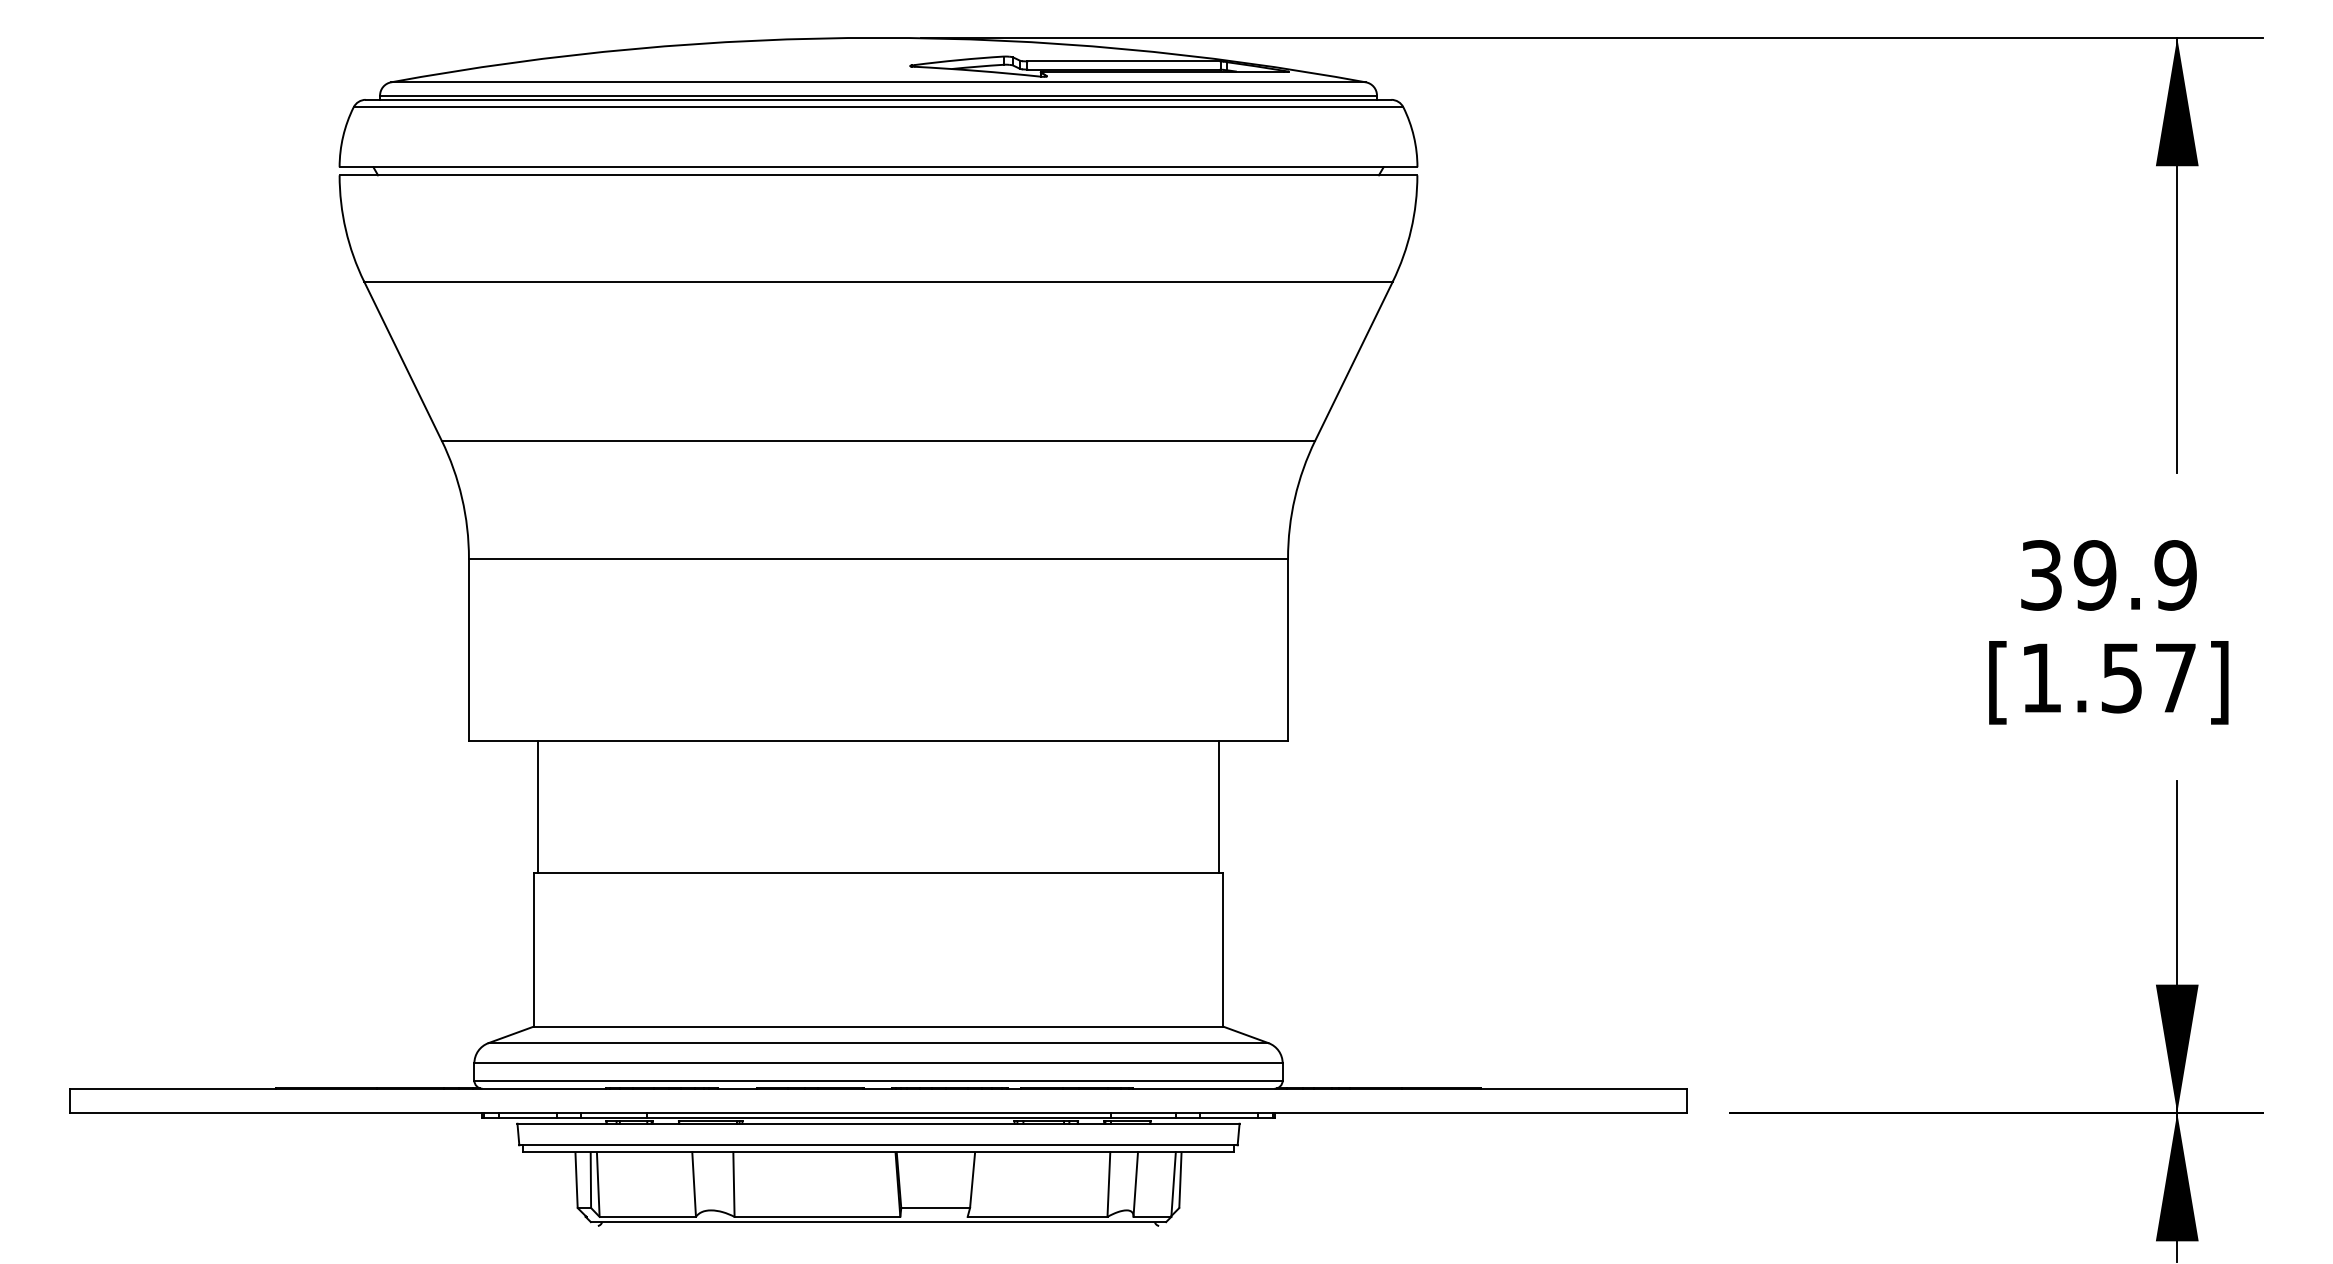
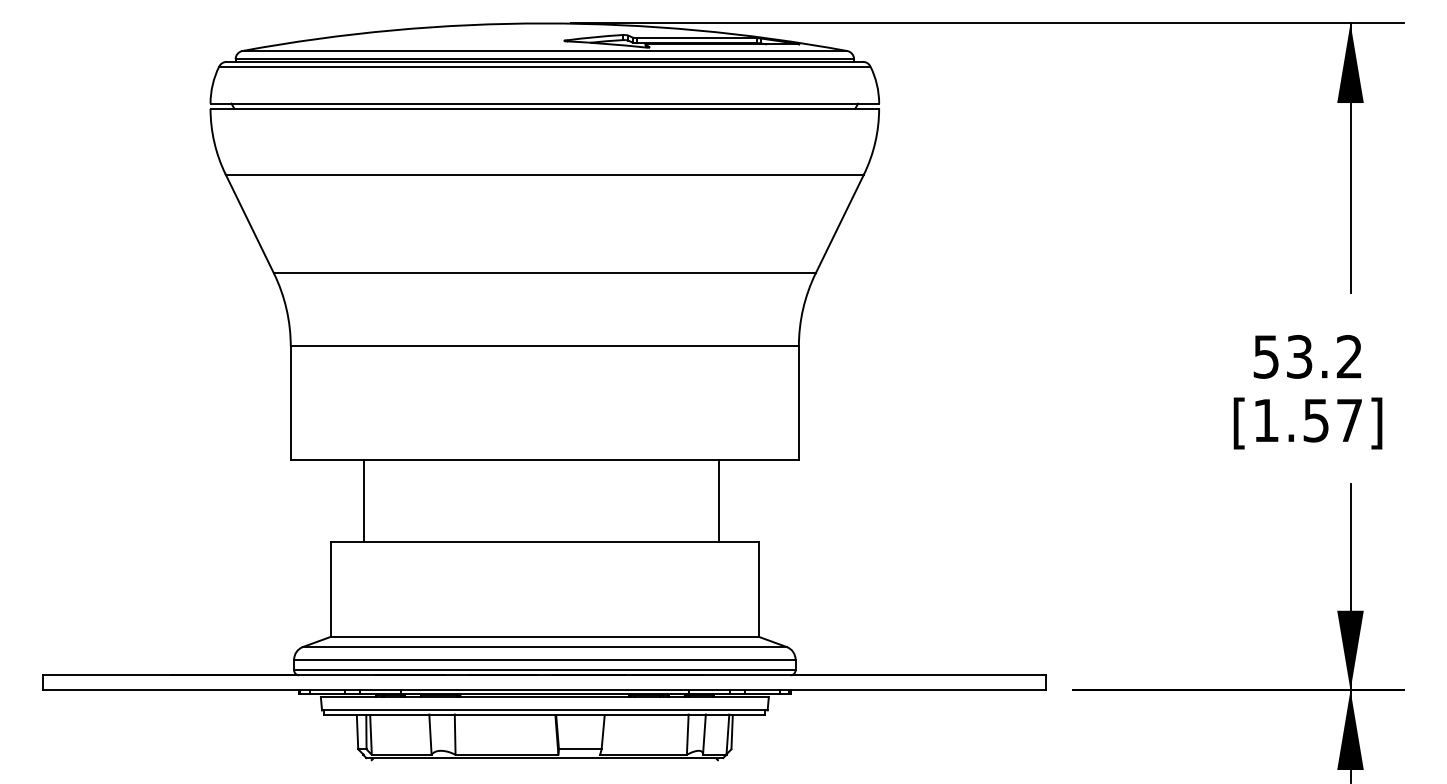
text: (2109, 574) -> (1308, 356), 39.9 -> 53.2
line: (537, 806) -> (364, 500), moved
line: (1219, 806) -> (719, 500), moved

